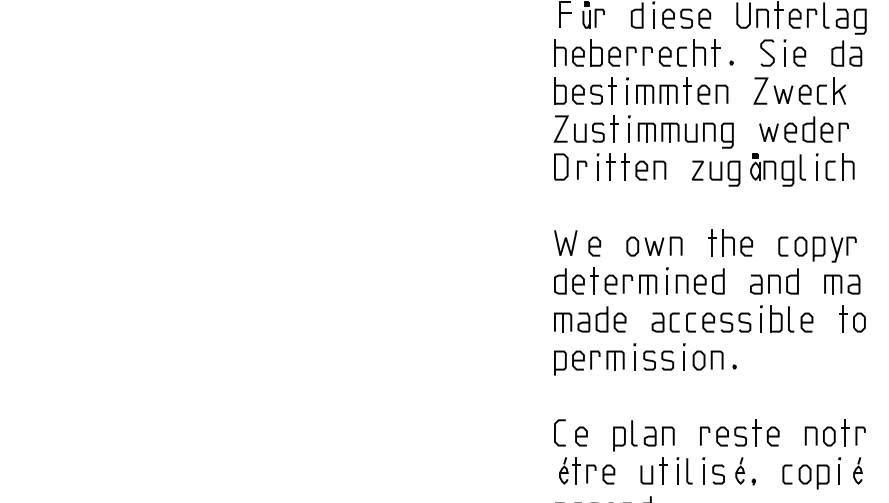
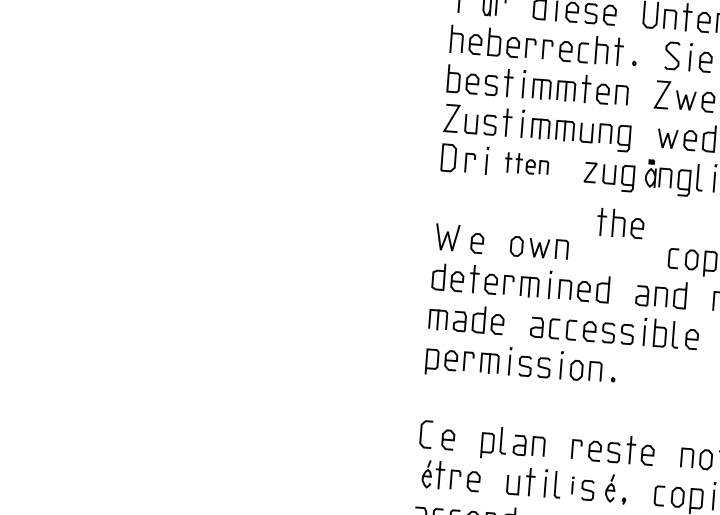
part: (636, 166) -> (527, 163), size x0.7
part: (730, 242) -> (620, 222), moved
part: (703, 470) -> (572, 485), size x0.6

